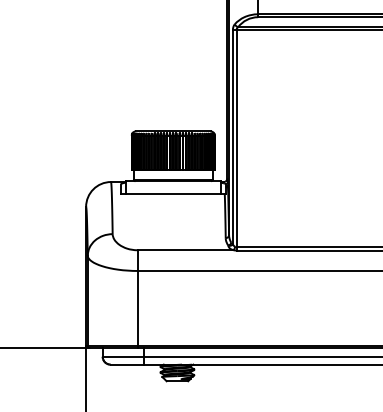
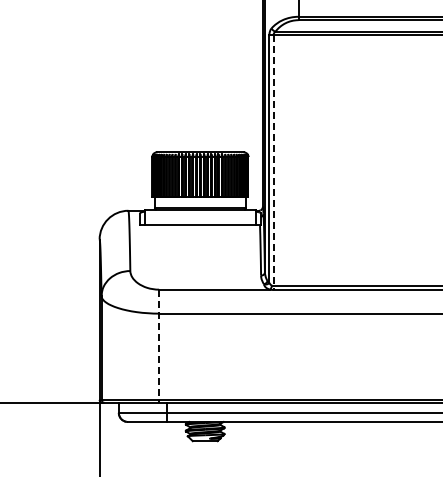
line: (236, 141) -> (273, 163), solid -> dashed
line: (137, 299) -> (159, 346), solid -> dashed

